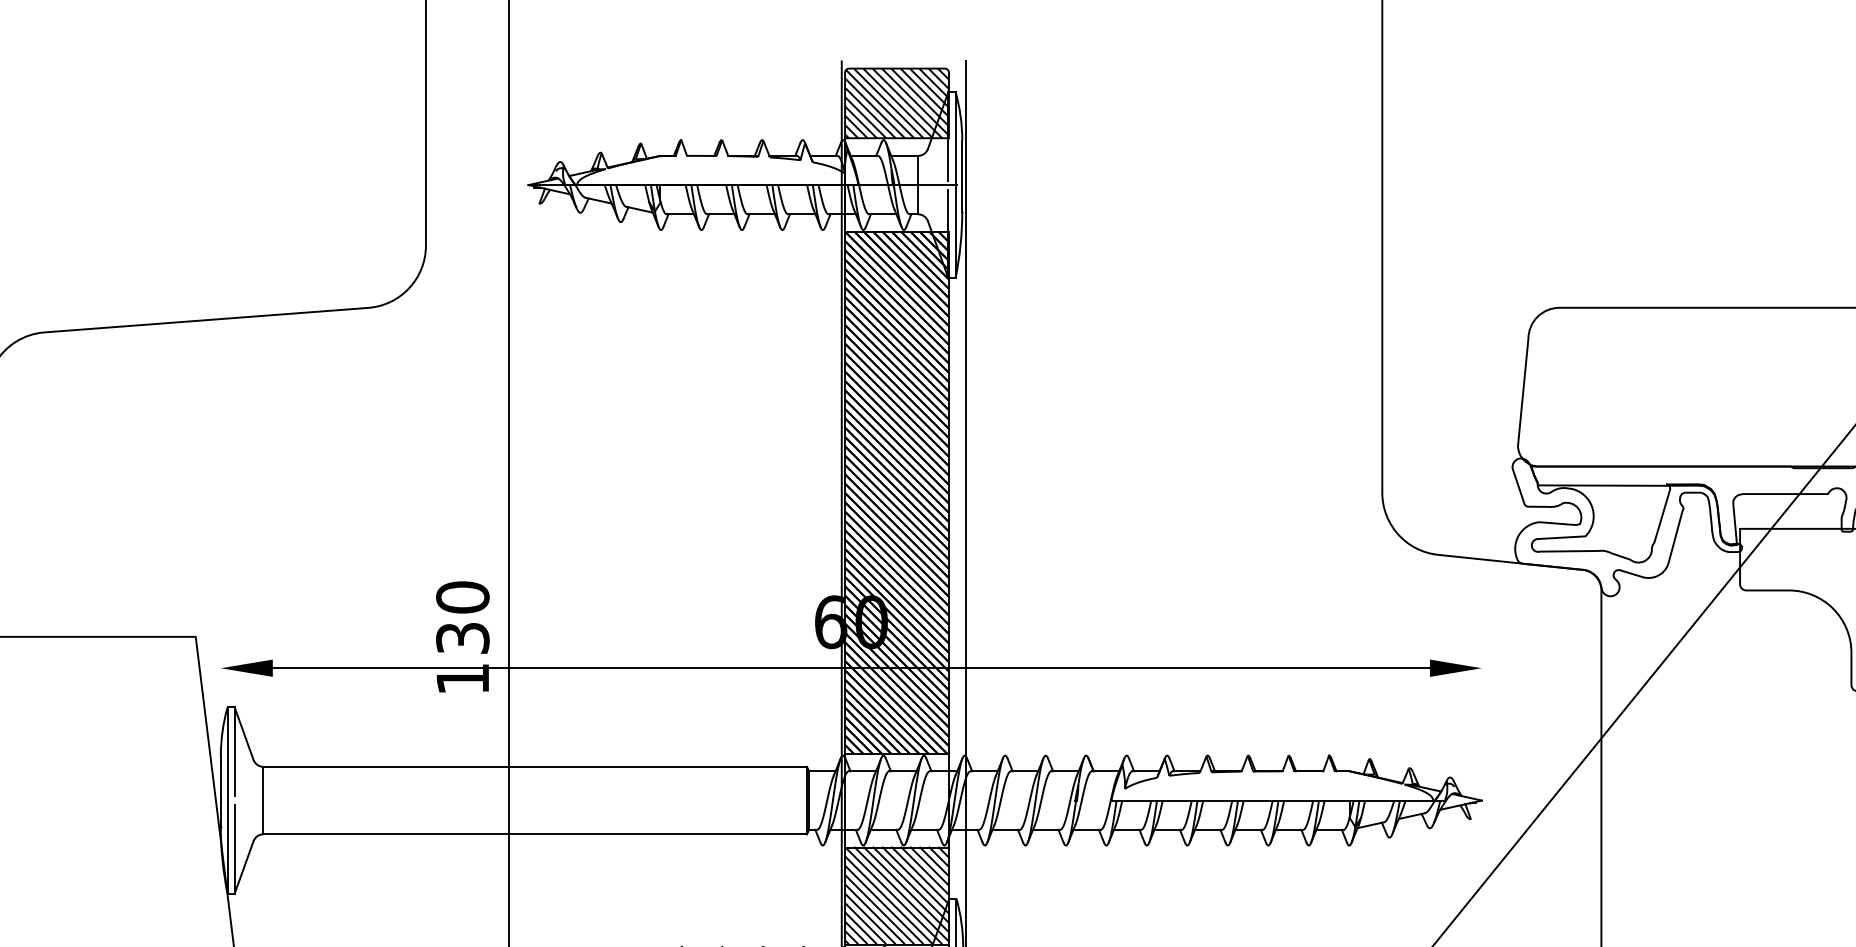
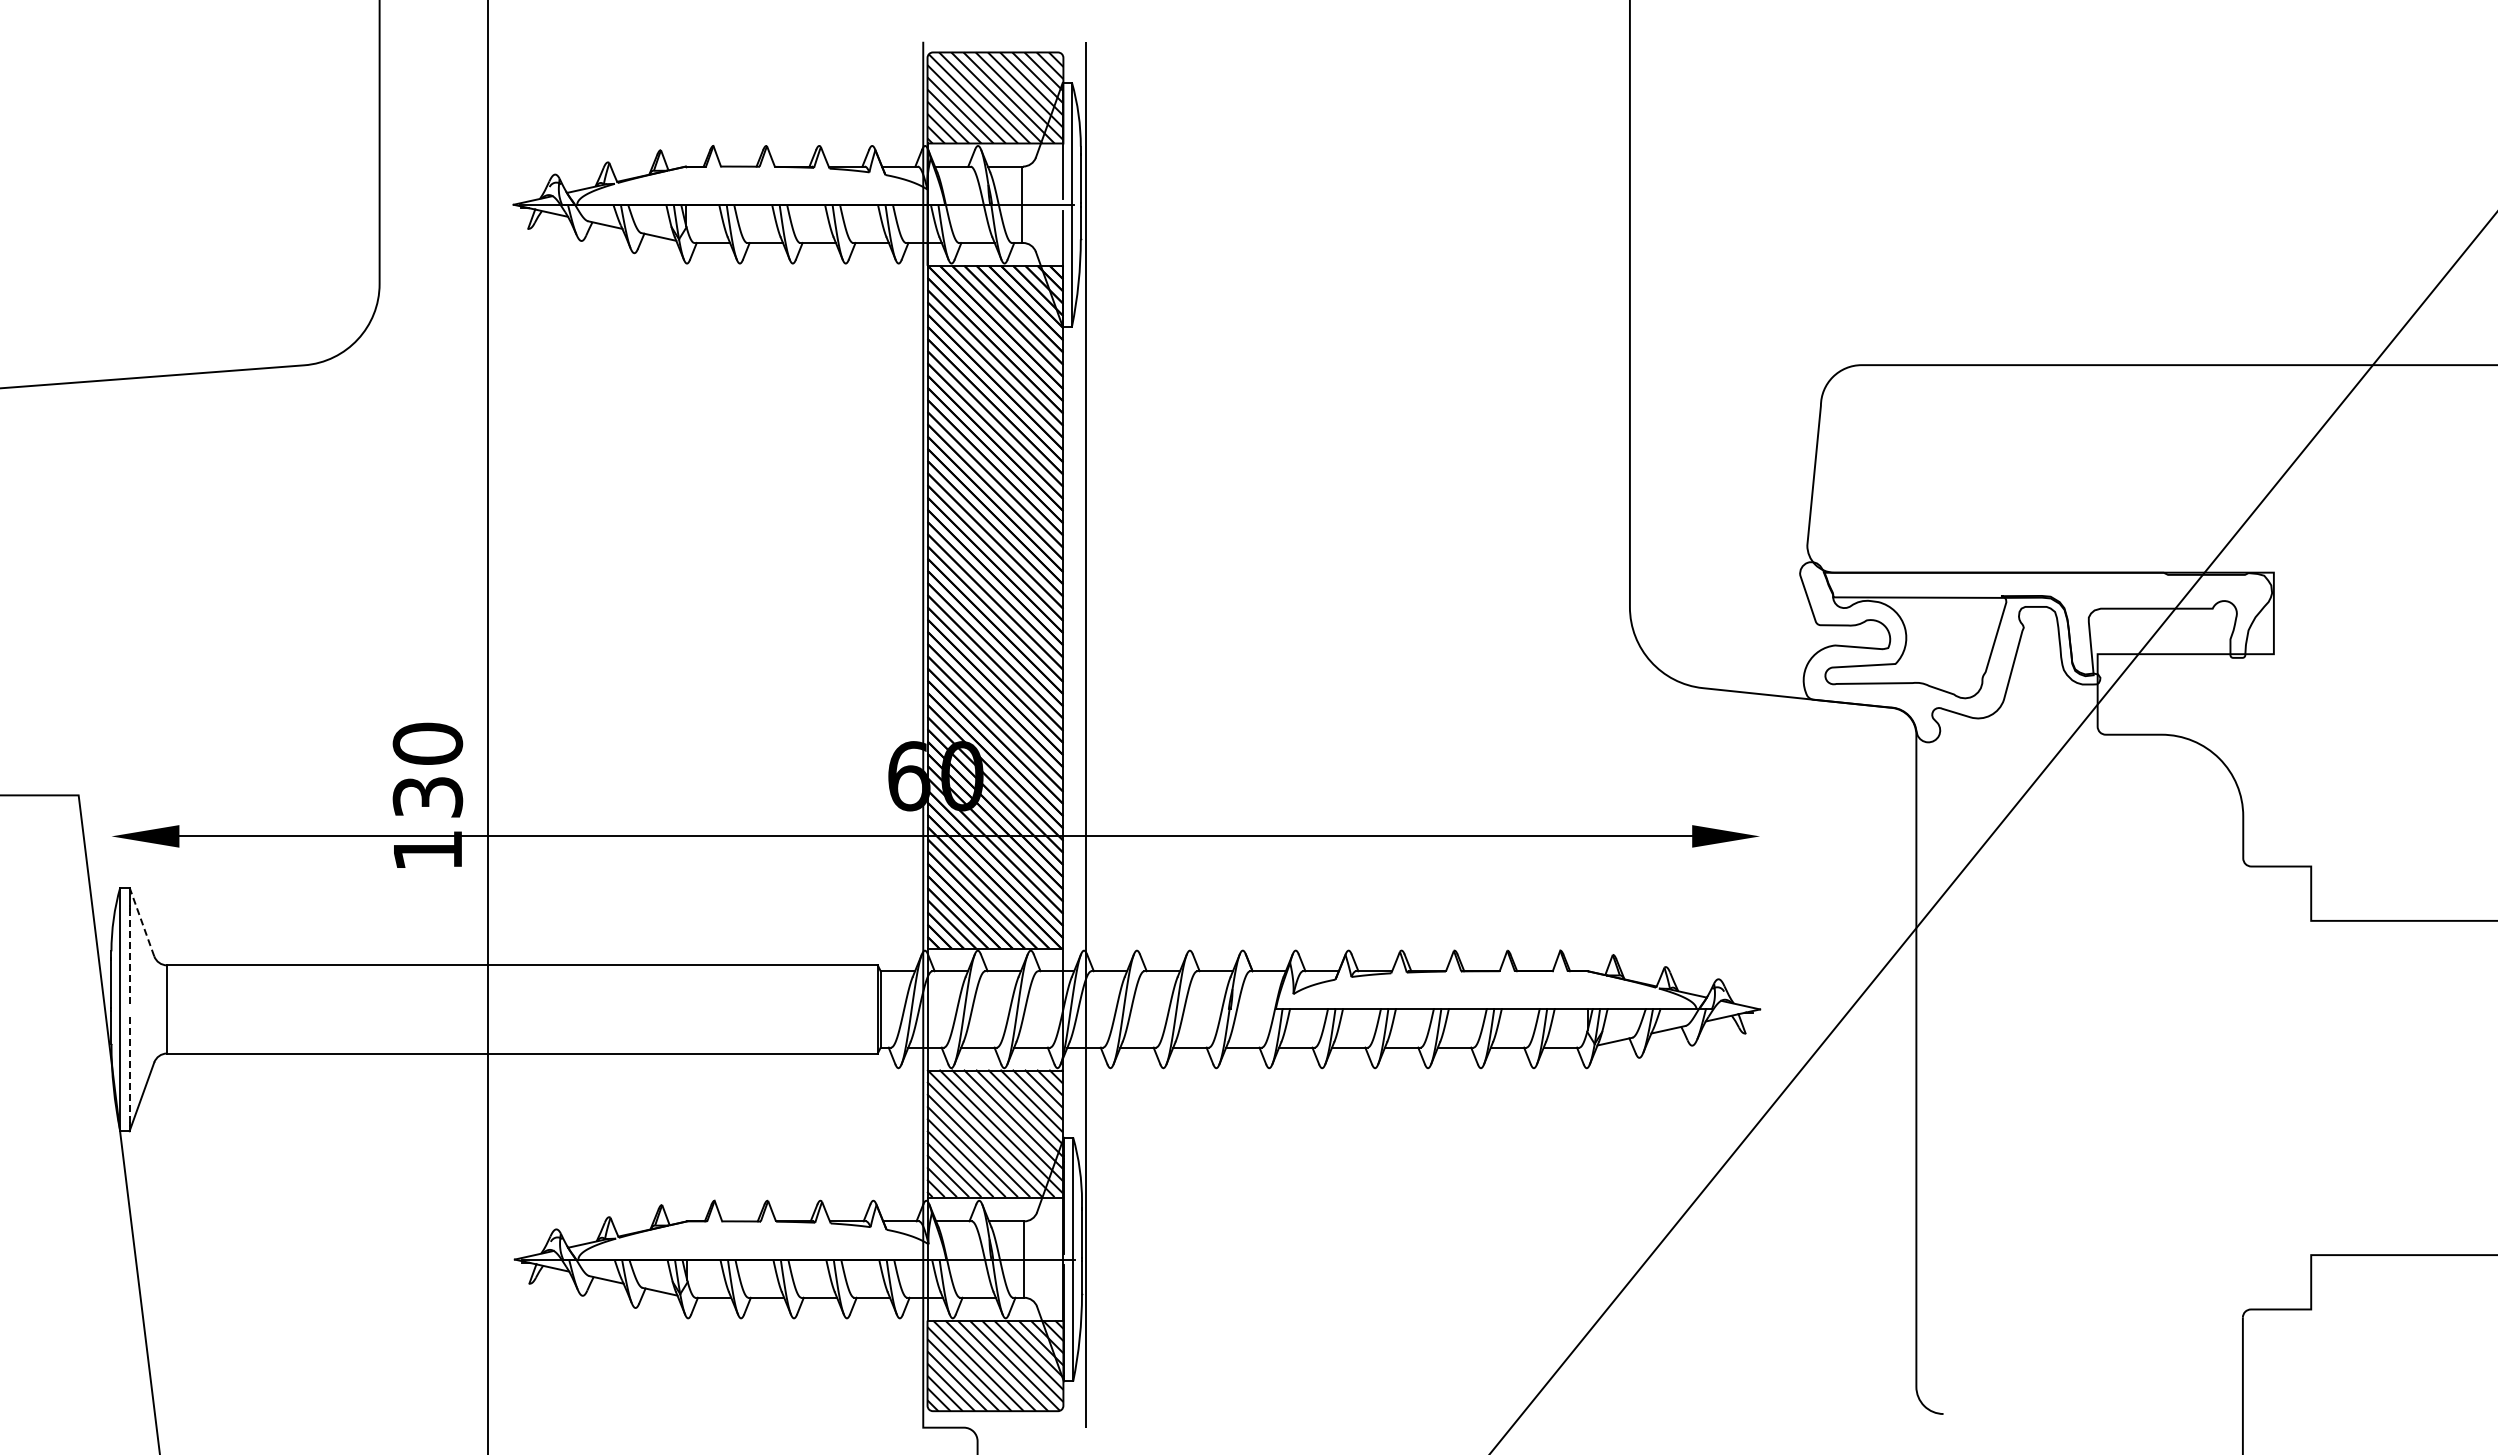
line: (243, 733) -> (141, 921), solid -> dashed
line: (234, 760) -> (129, 957), solid -> dashed
line: (234, 846) -> (129, 1069), solid -> dashed

